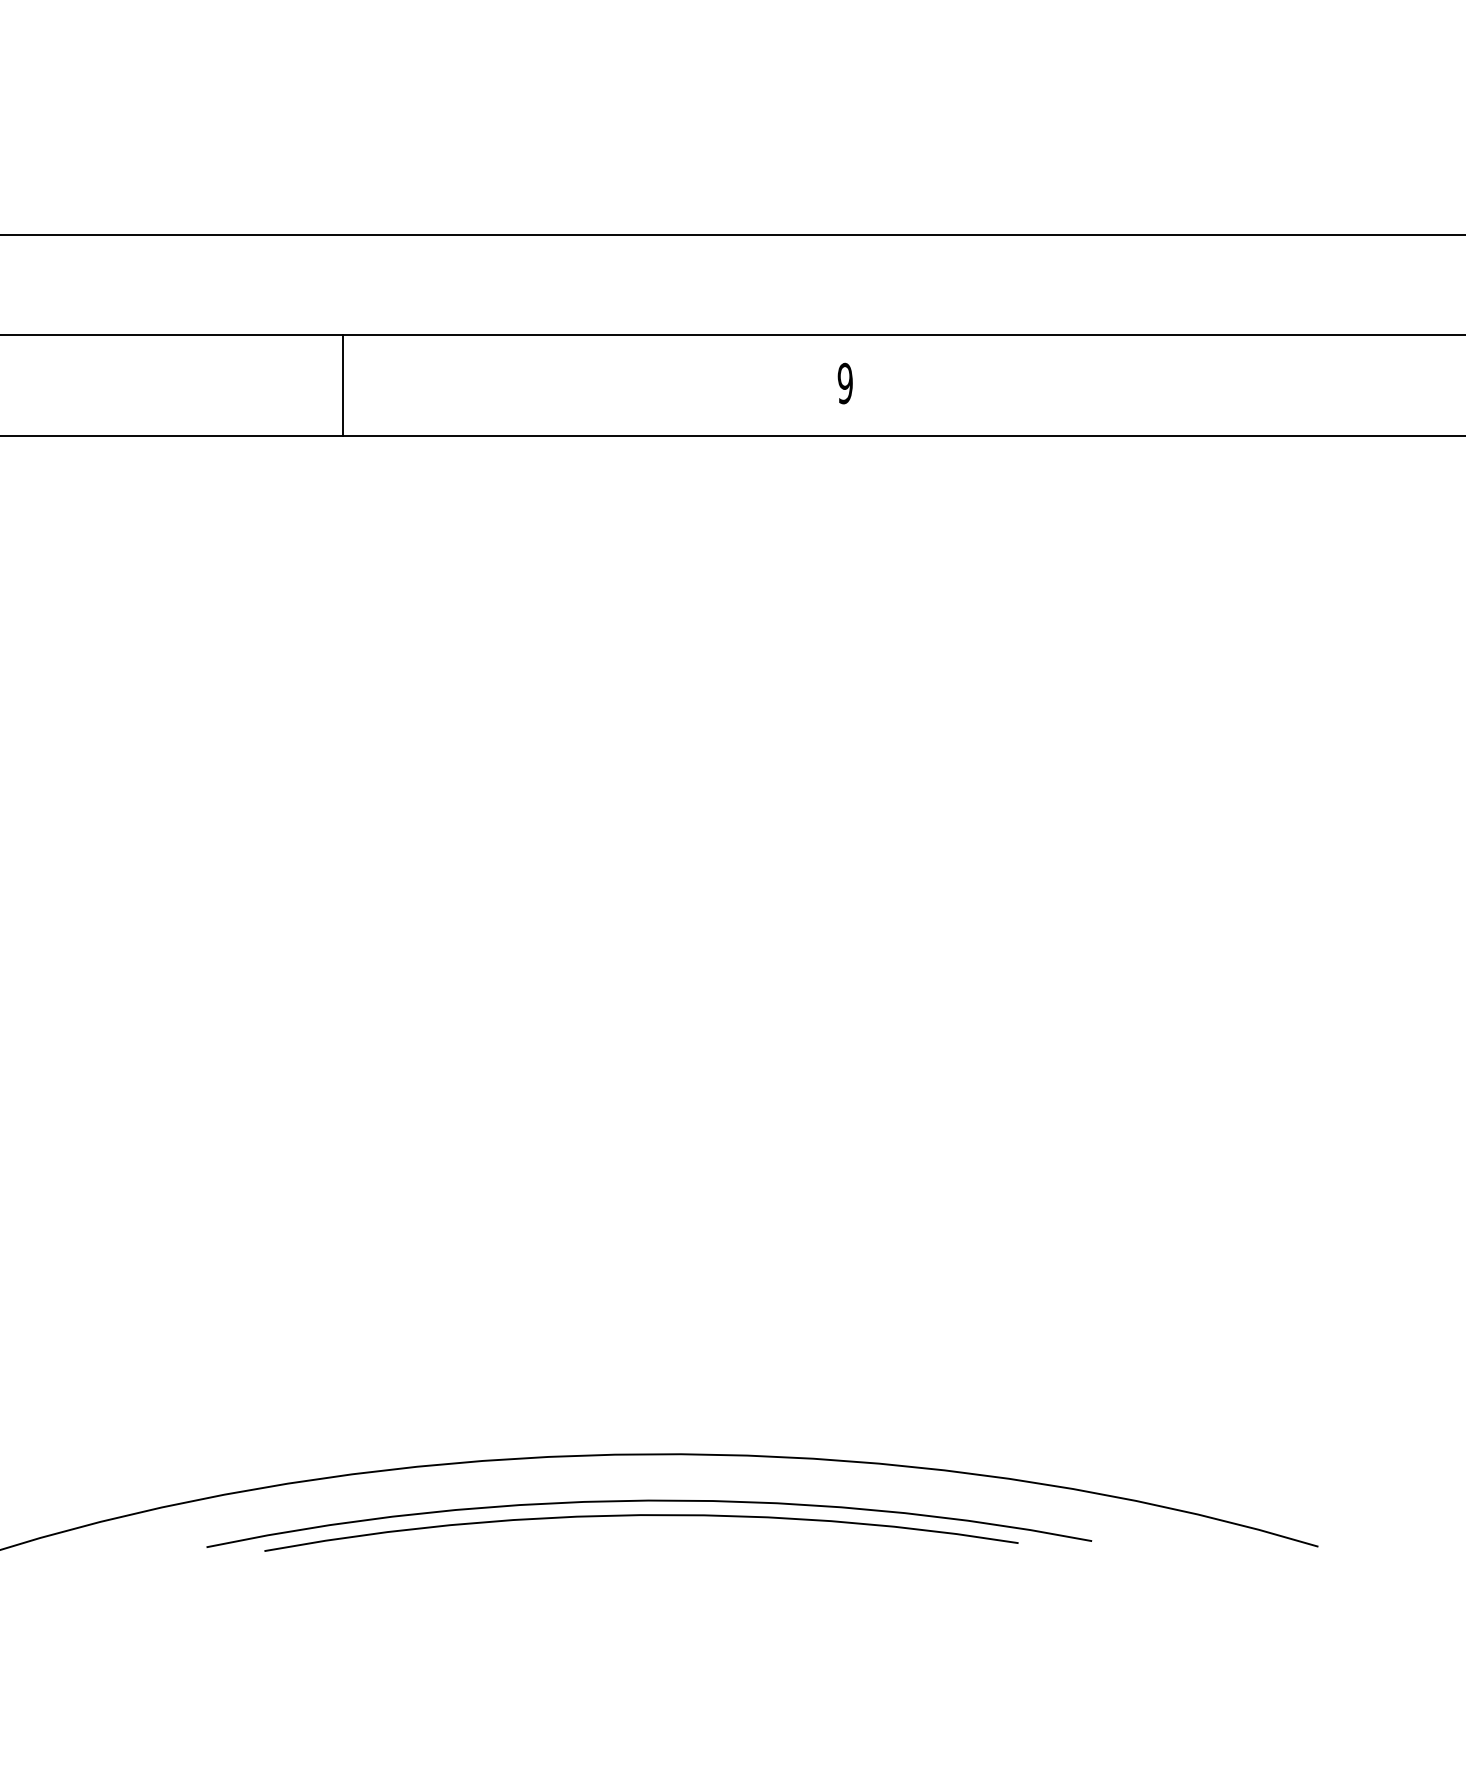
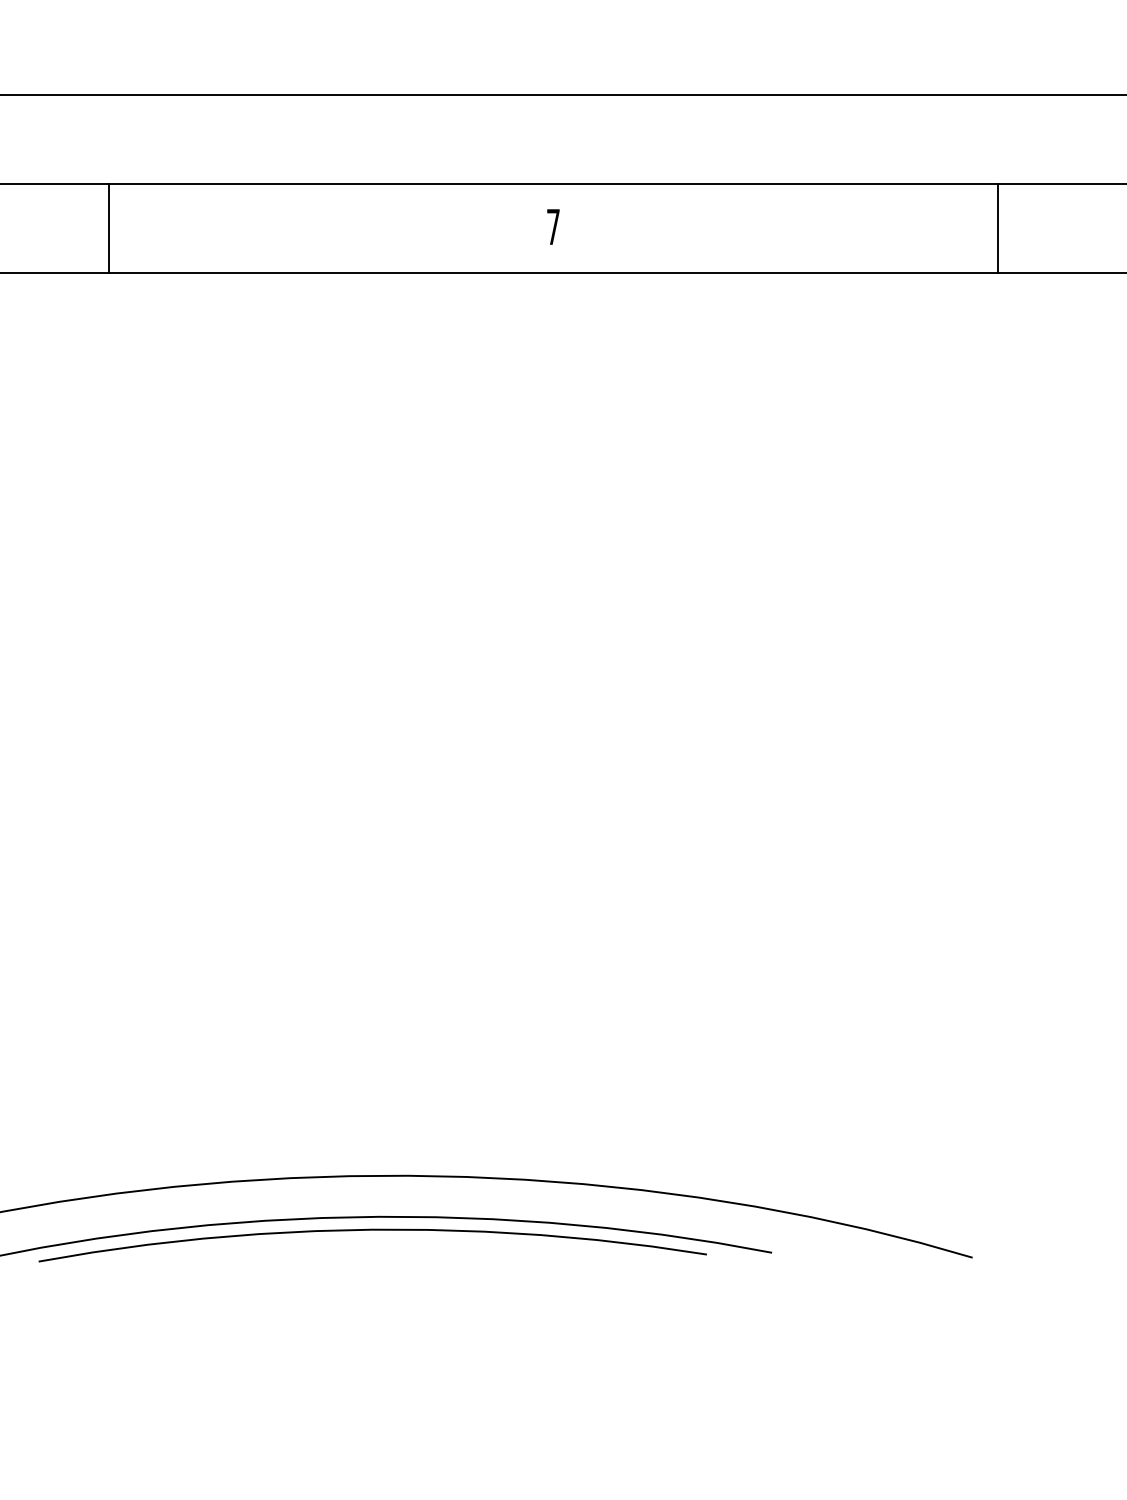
text: (844, 383) -> (552, 226), 9 -> 7
line: (1346, 385) -> (997, 228), added

